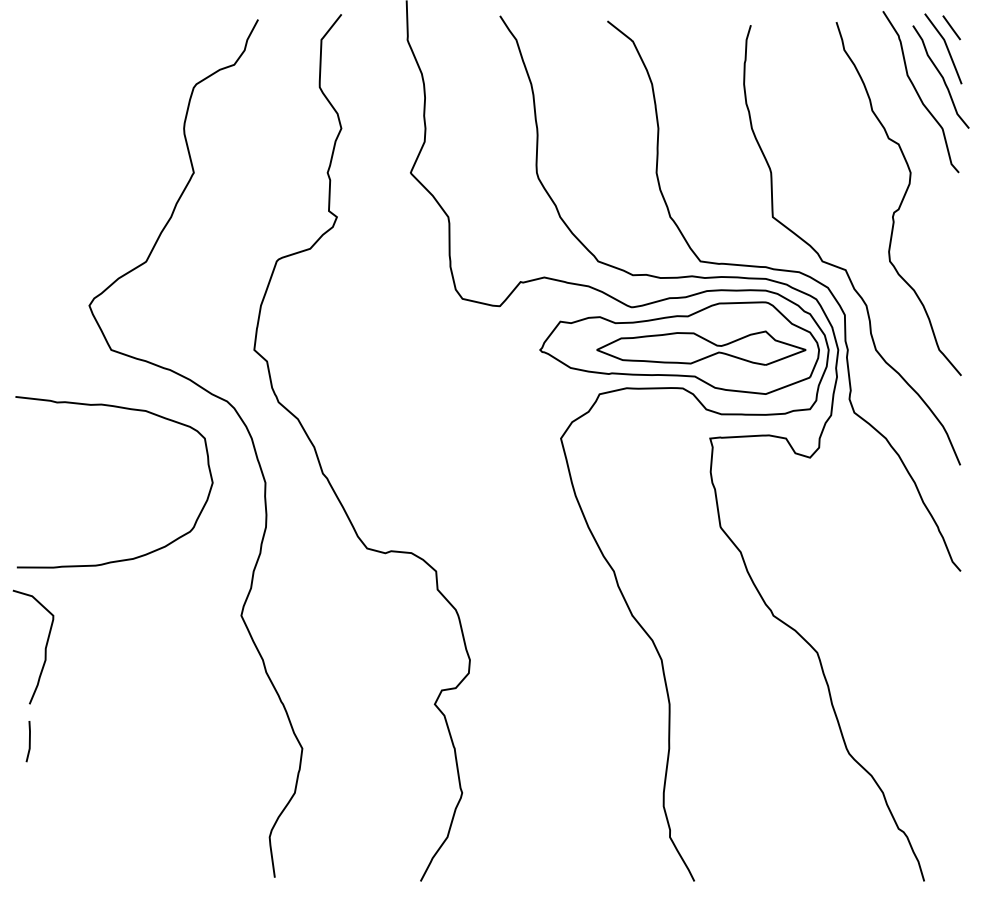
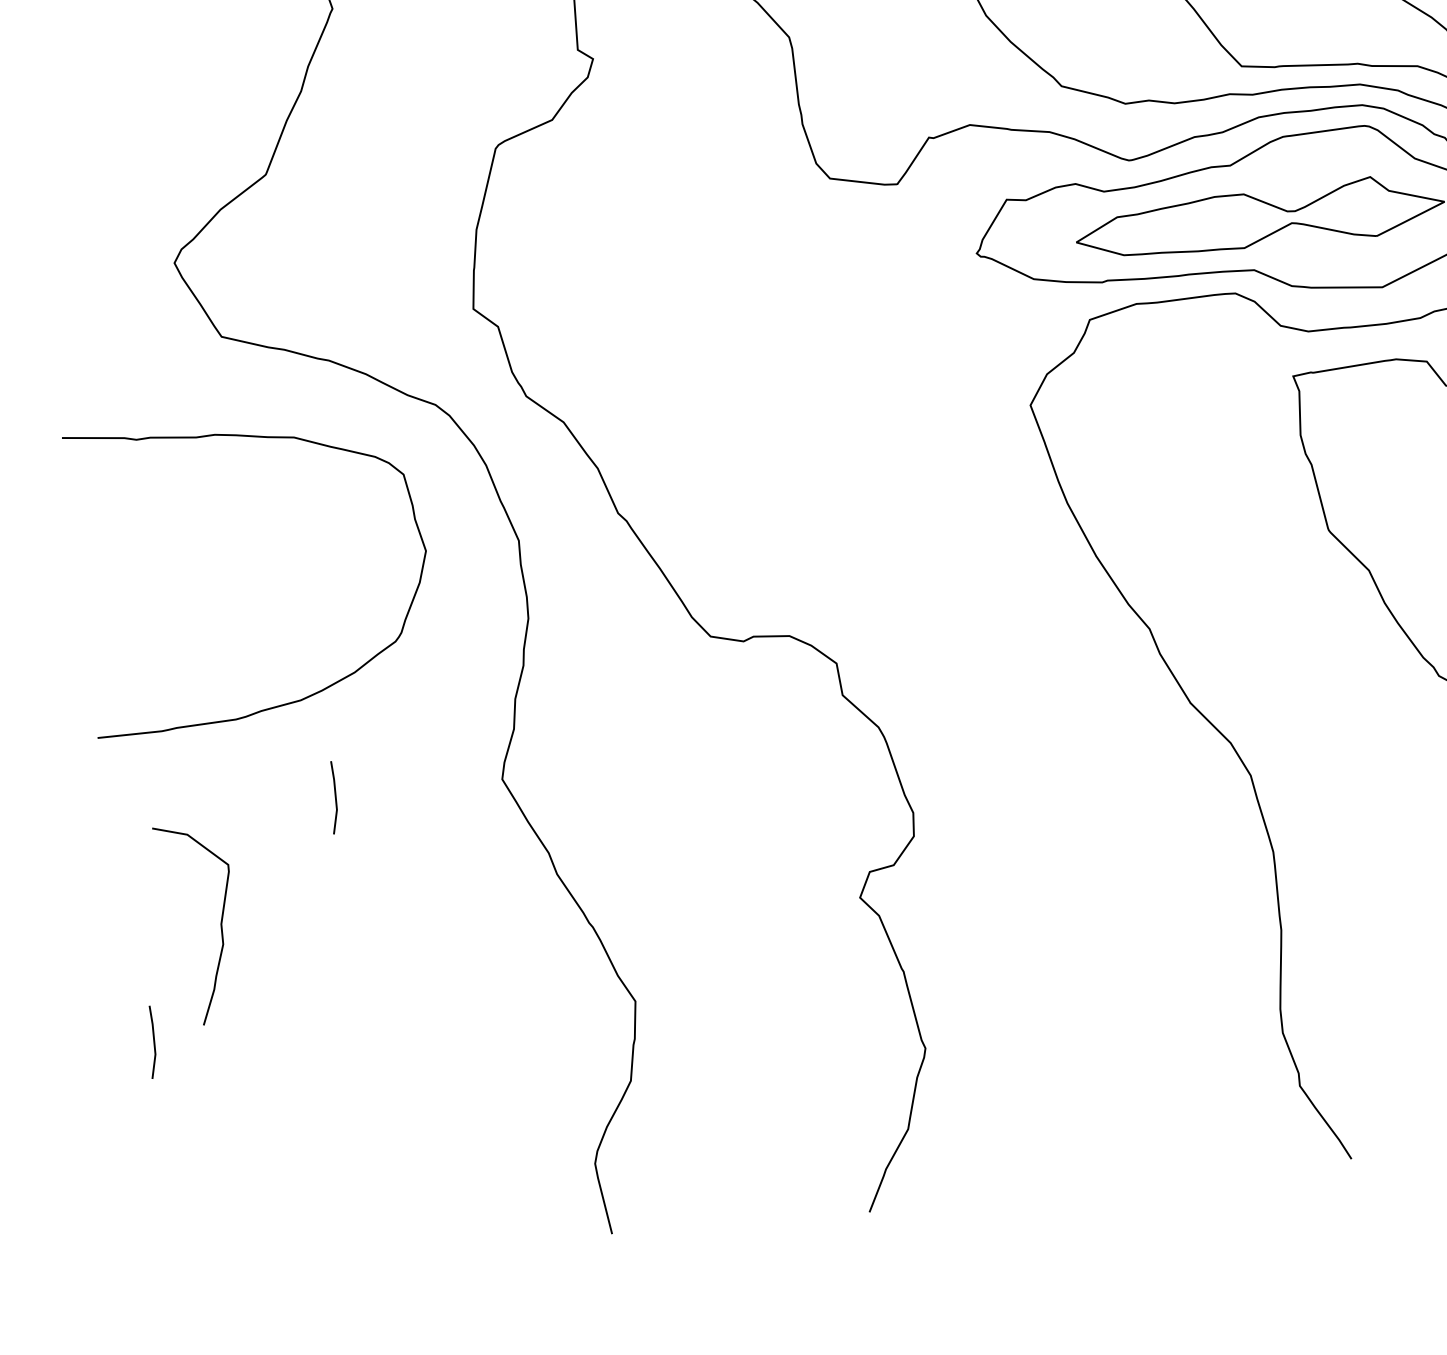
line: (146, 615) -> (335, 797), added
curve: (44, 648) -> (219, 924), moved

